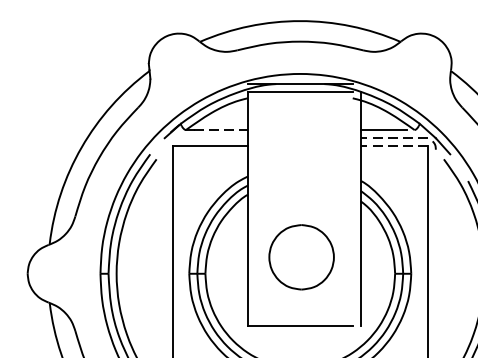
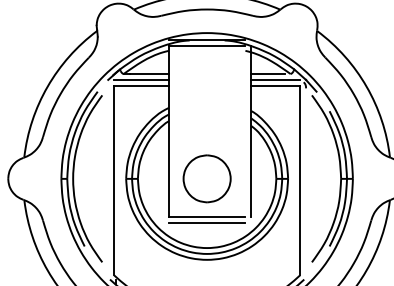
line: (221, 130) -> (149, 74), dashed -> solid
line: (210, 137) -> (141, 79), added
line: (393, 137) -> (275, 79), dashed -> solid
line: (393, 145) -> (275, 85), dashed -> solid
part: (300, 256) -> (206, 178), moved
line: (299, 334) -> (206, 223), added

